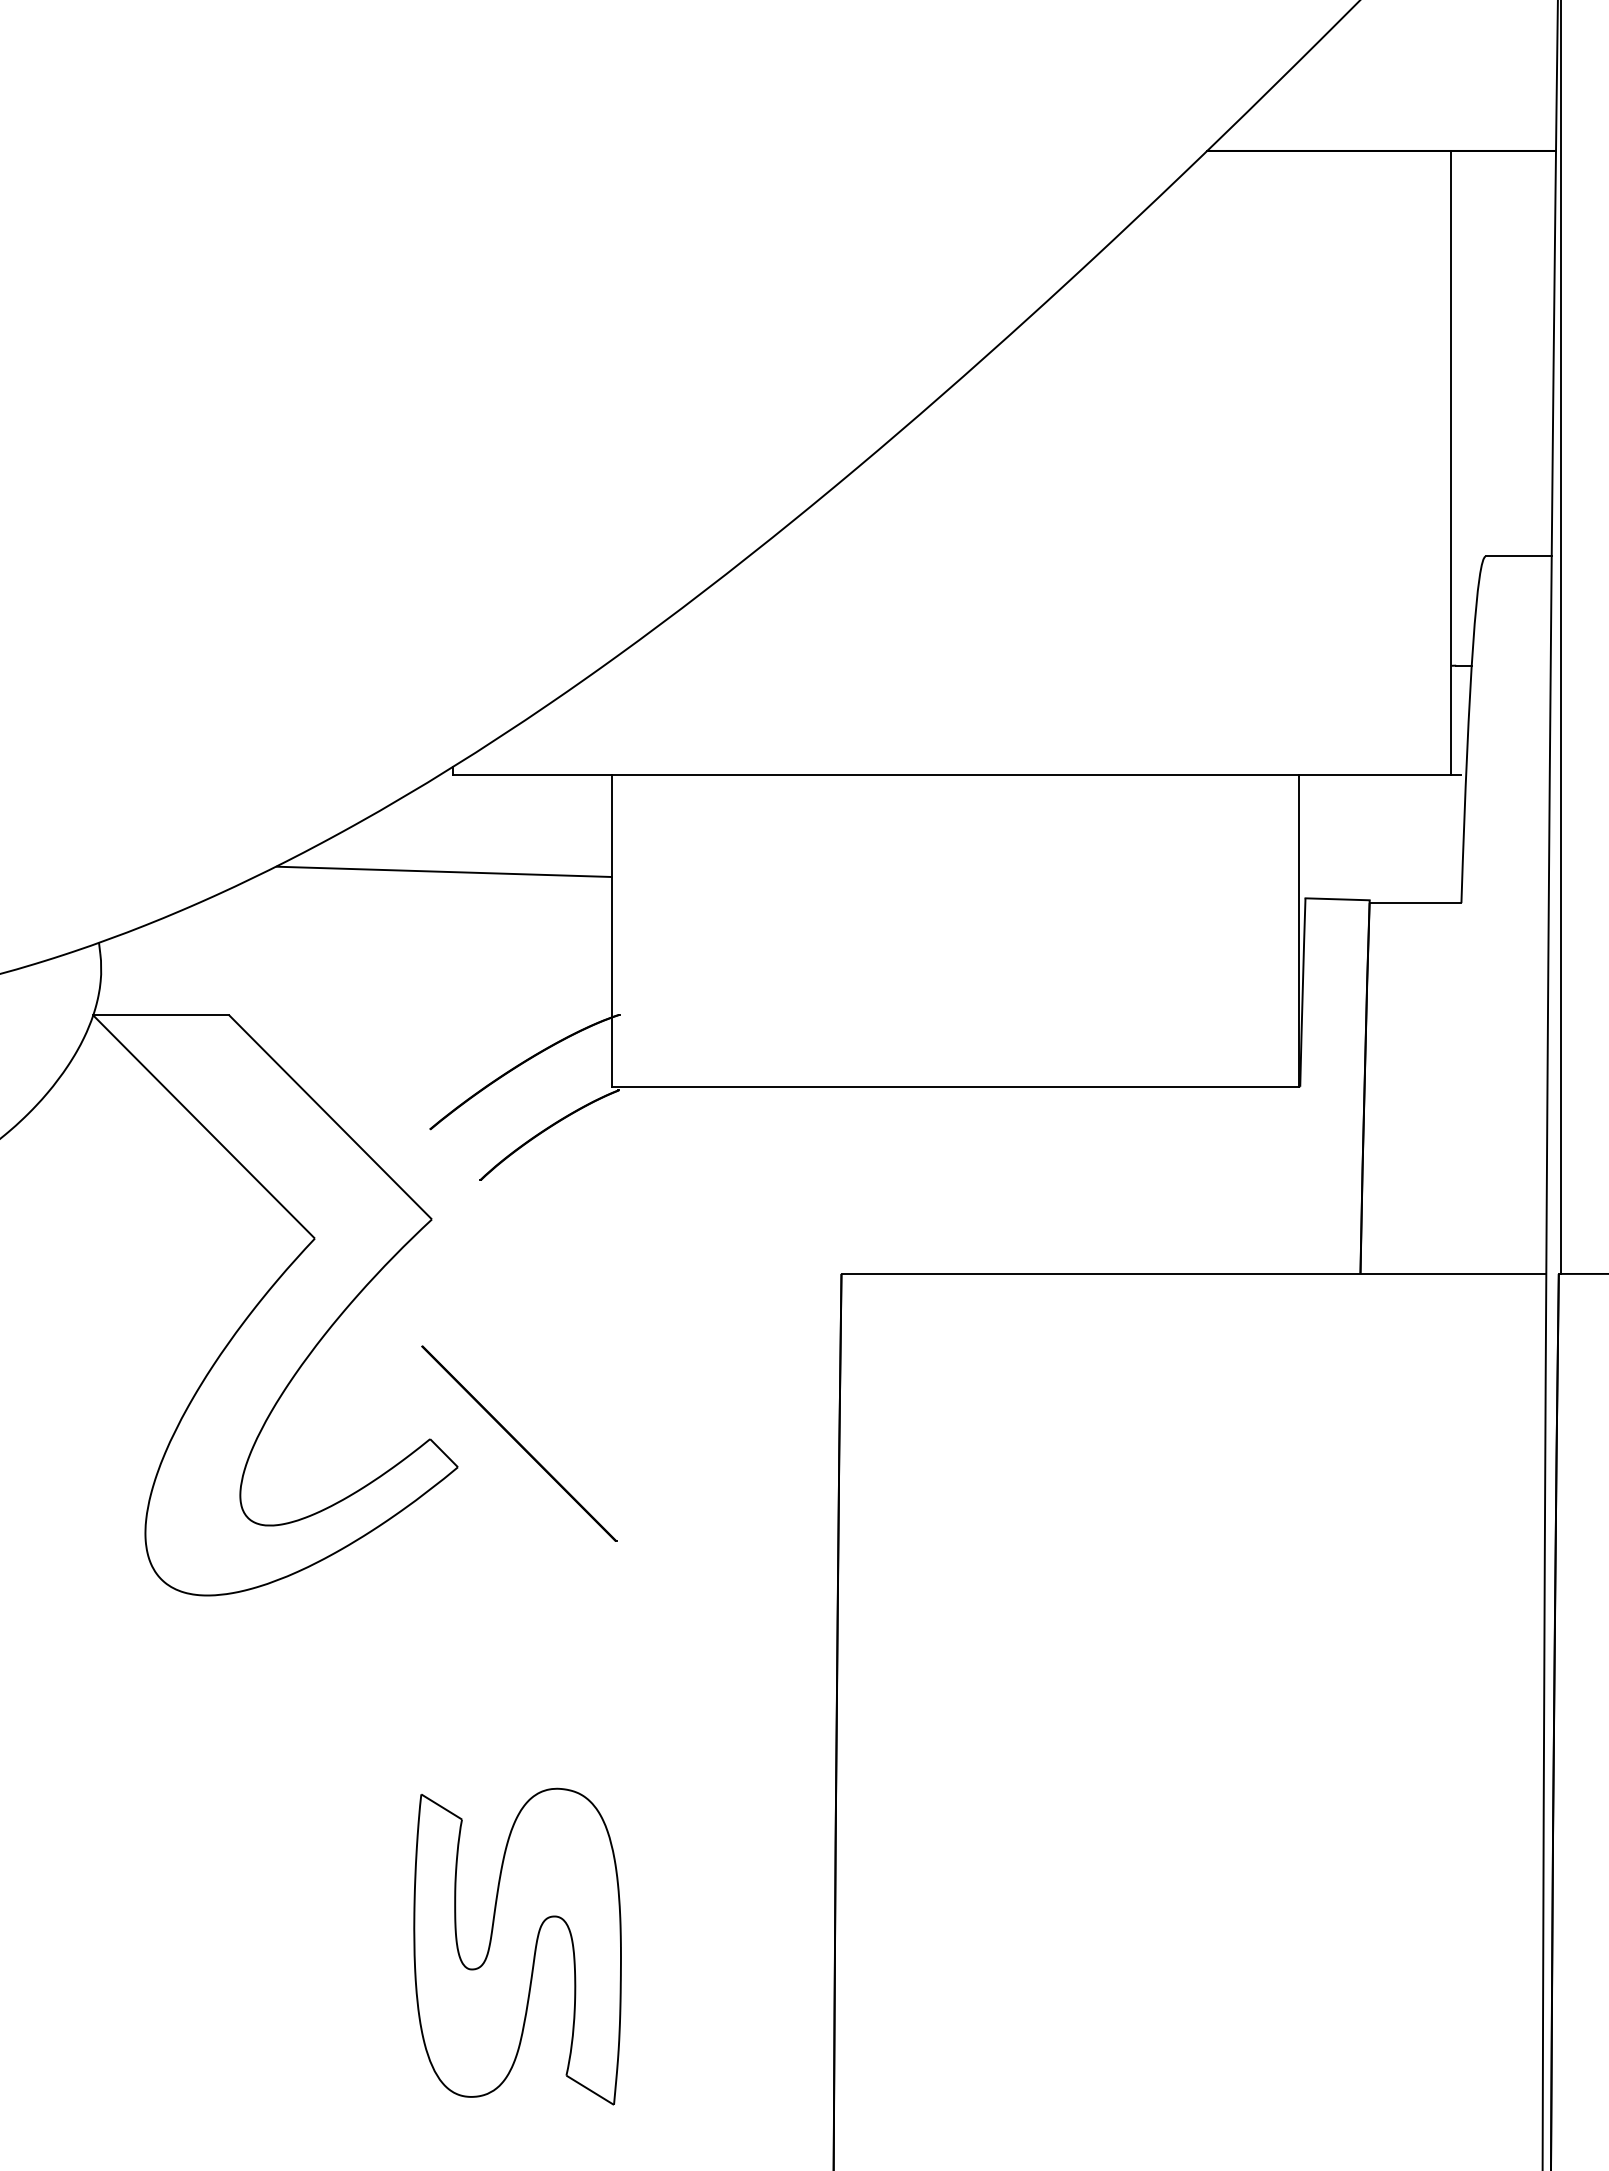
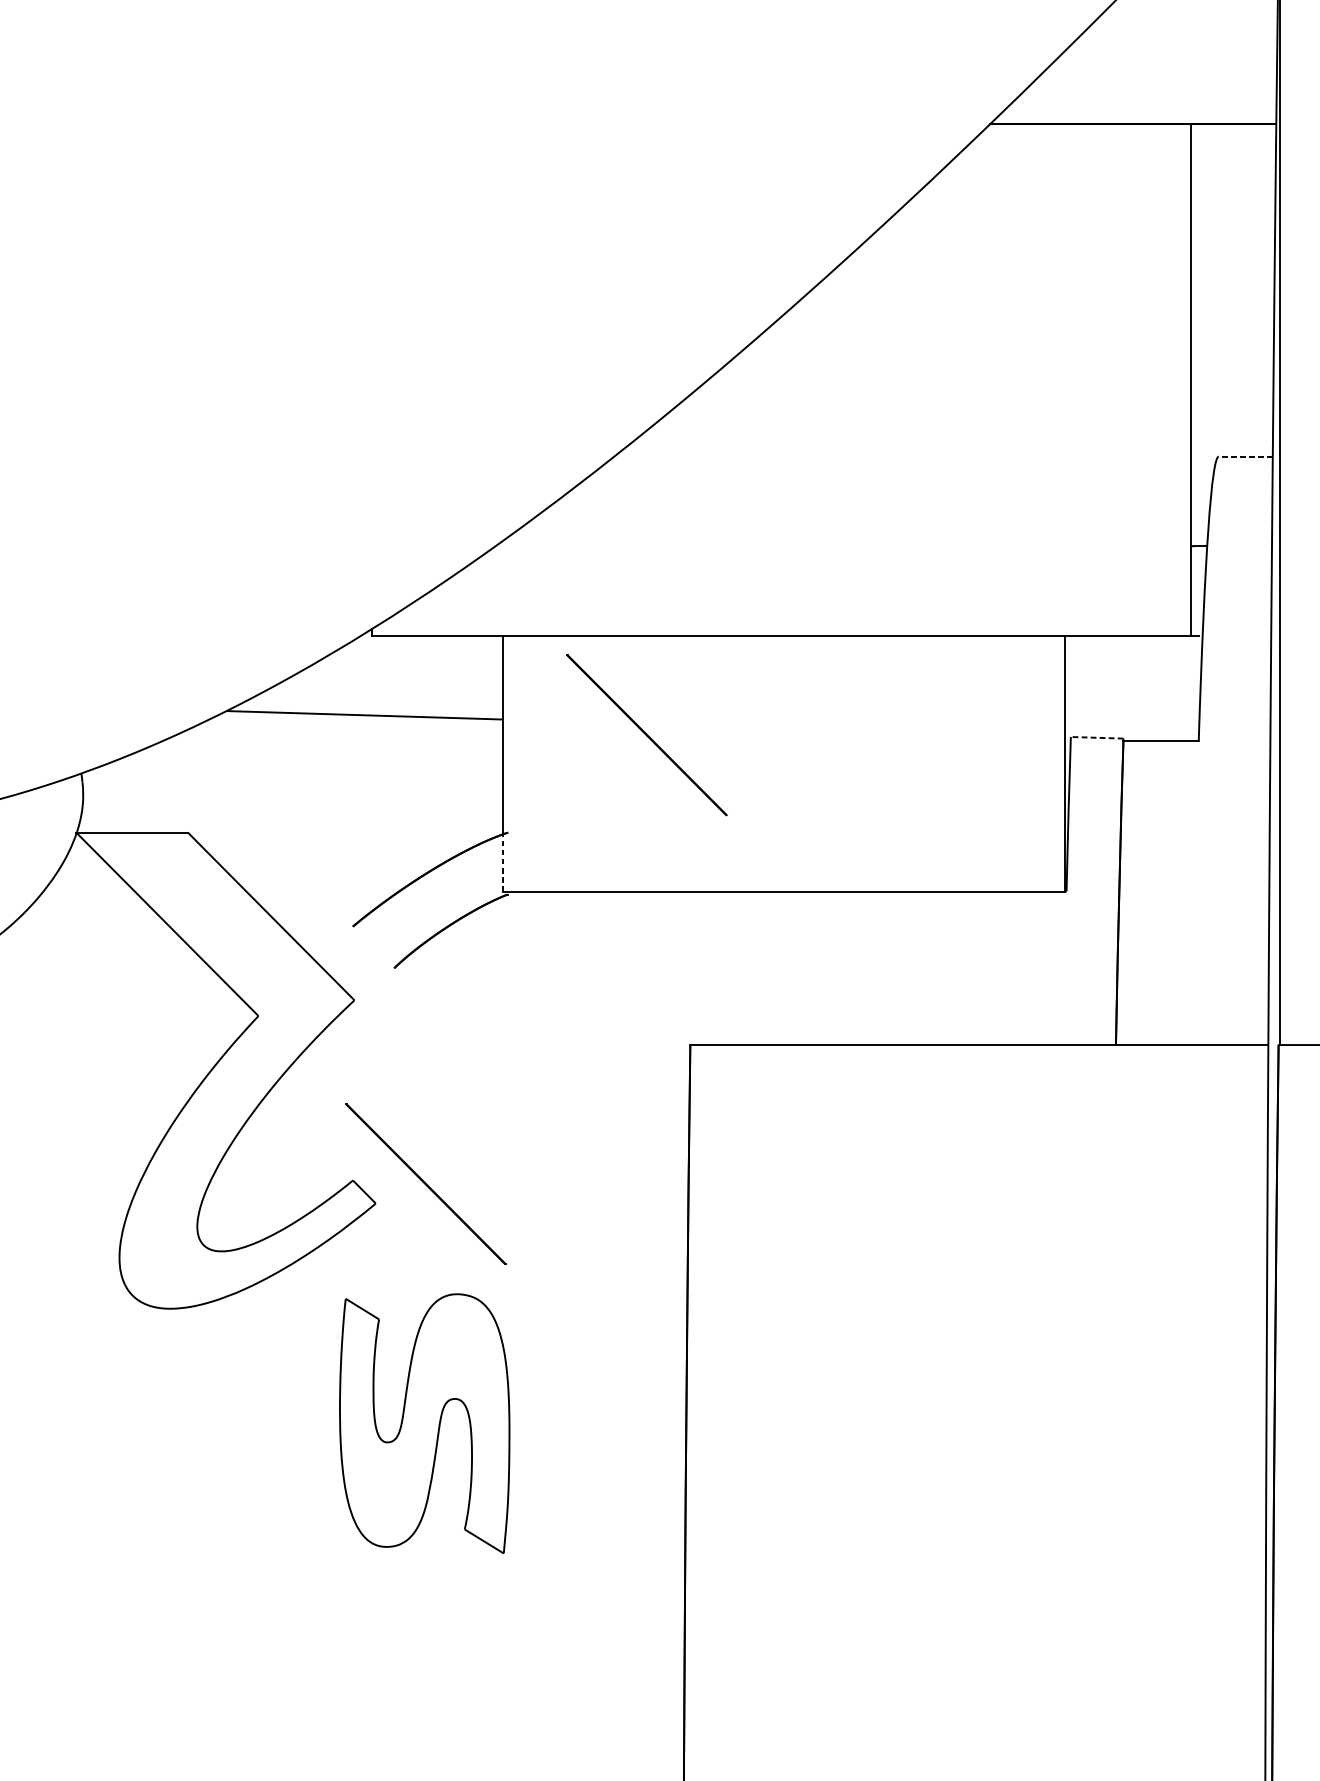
line: (1518, 556) -> (1245, 456), solid -> dashed
line: (789, 896) -> (647, 735), added
line: (1337, 899) -> (1097, 737), solid -> dashed
line: (612, 1052) -> (502, 863), solid -> dashed
part: (517, 1946) -> (424, 1423), moved

